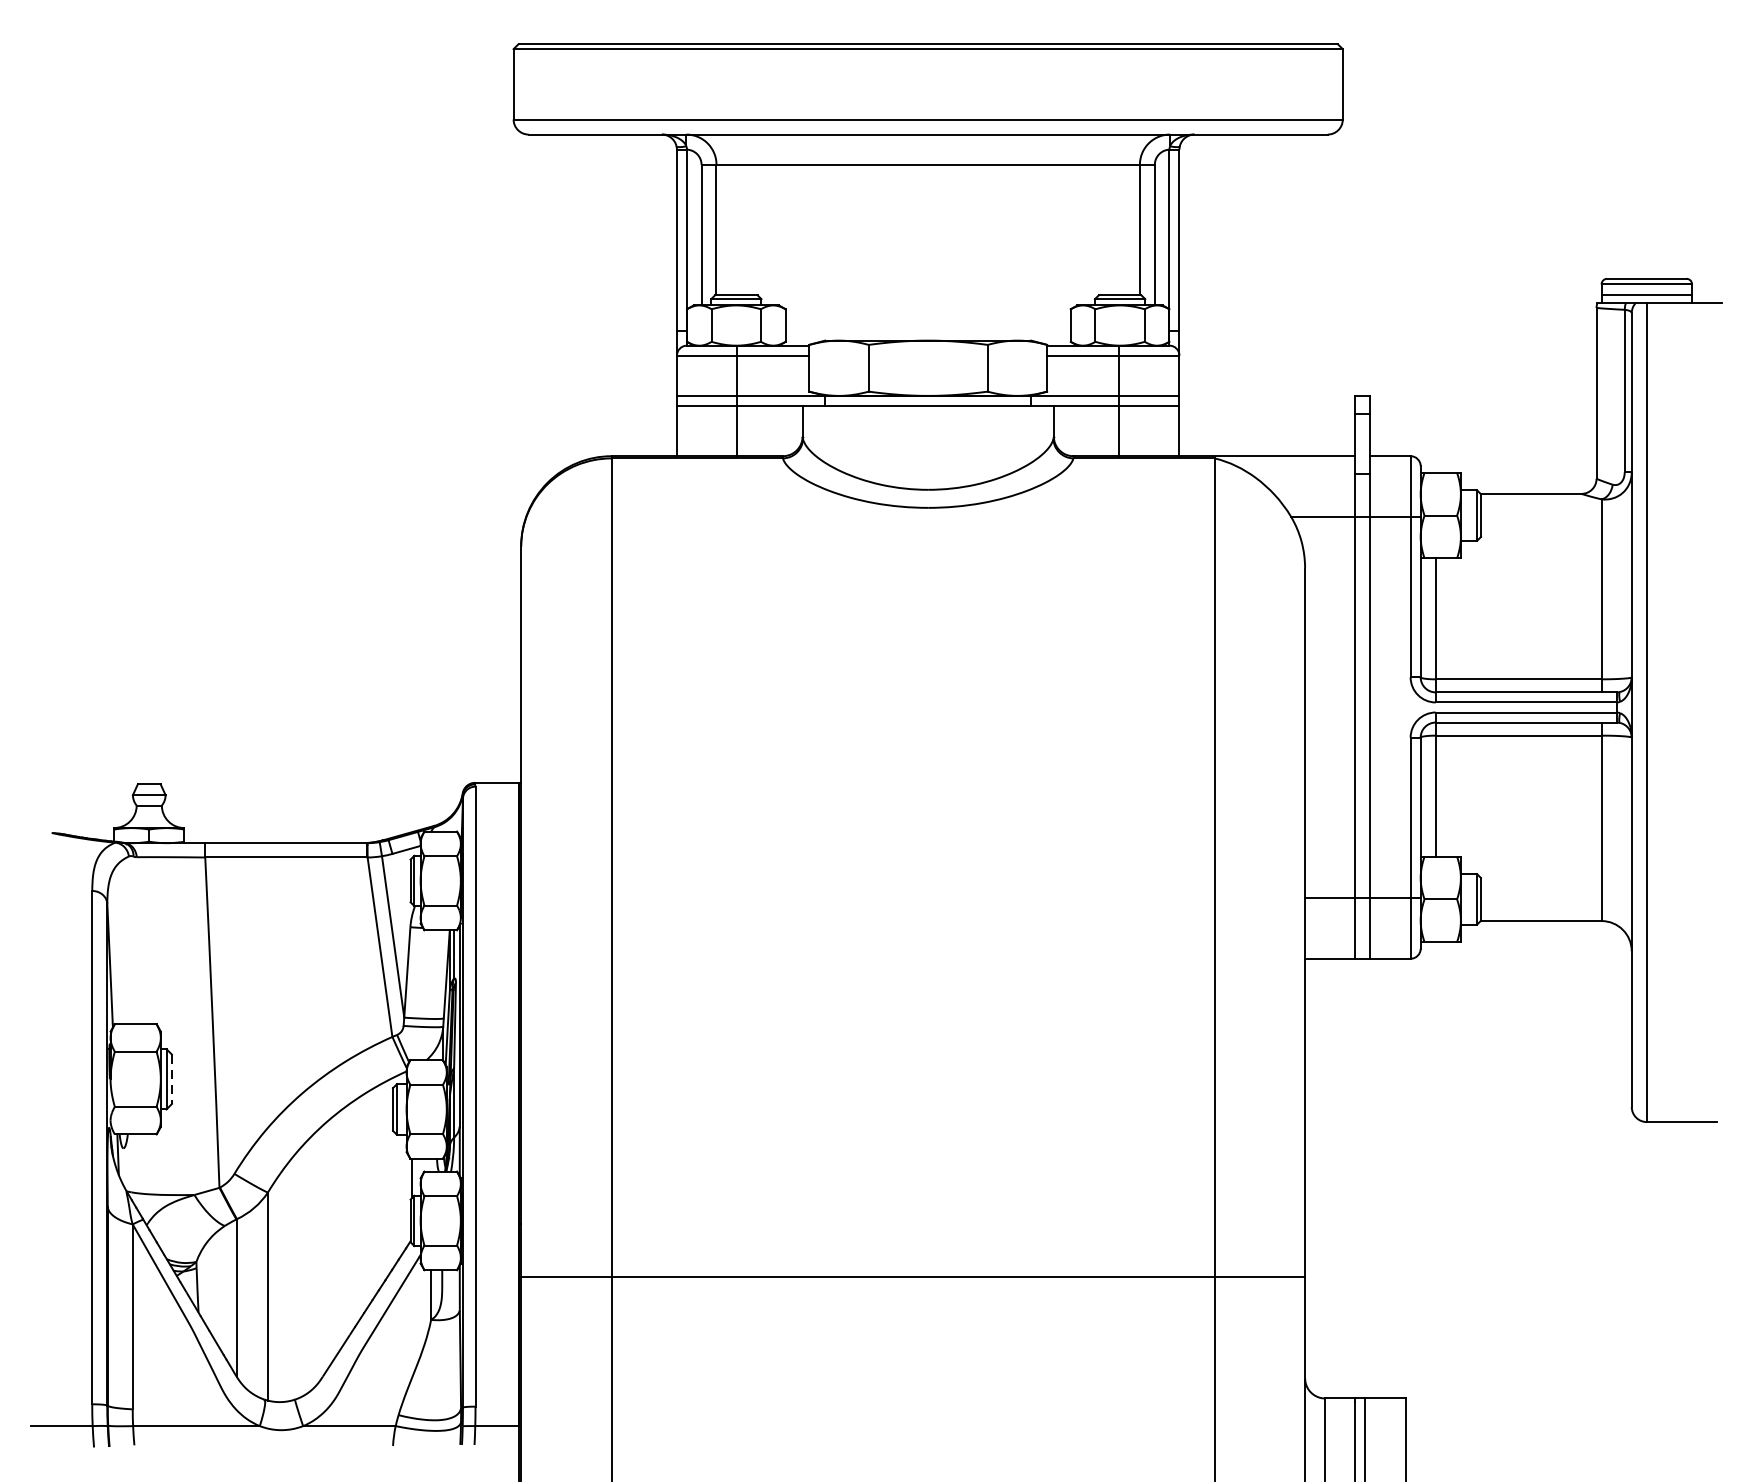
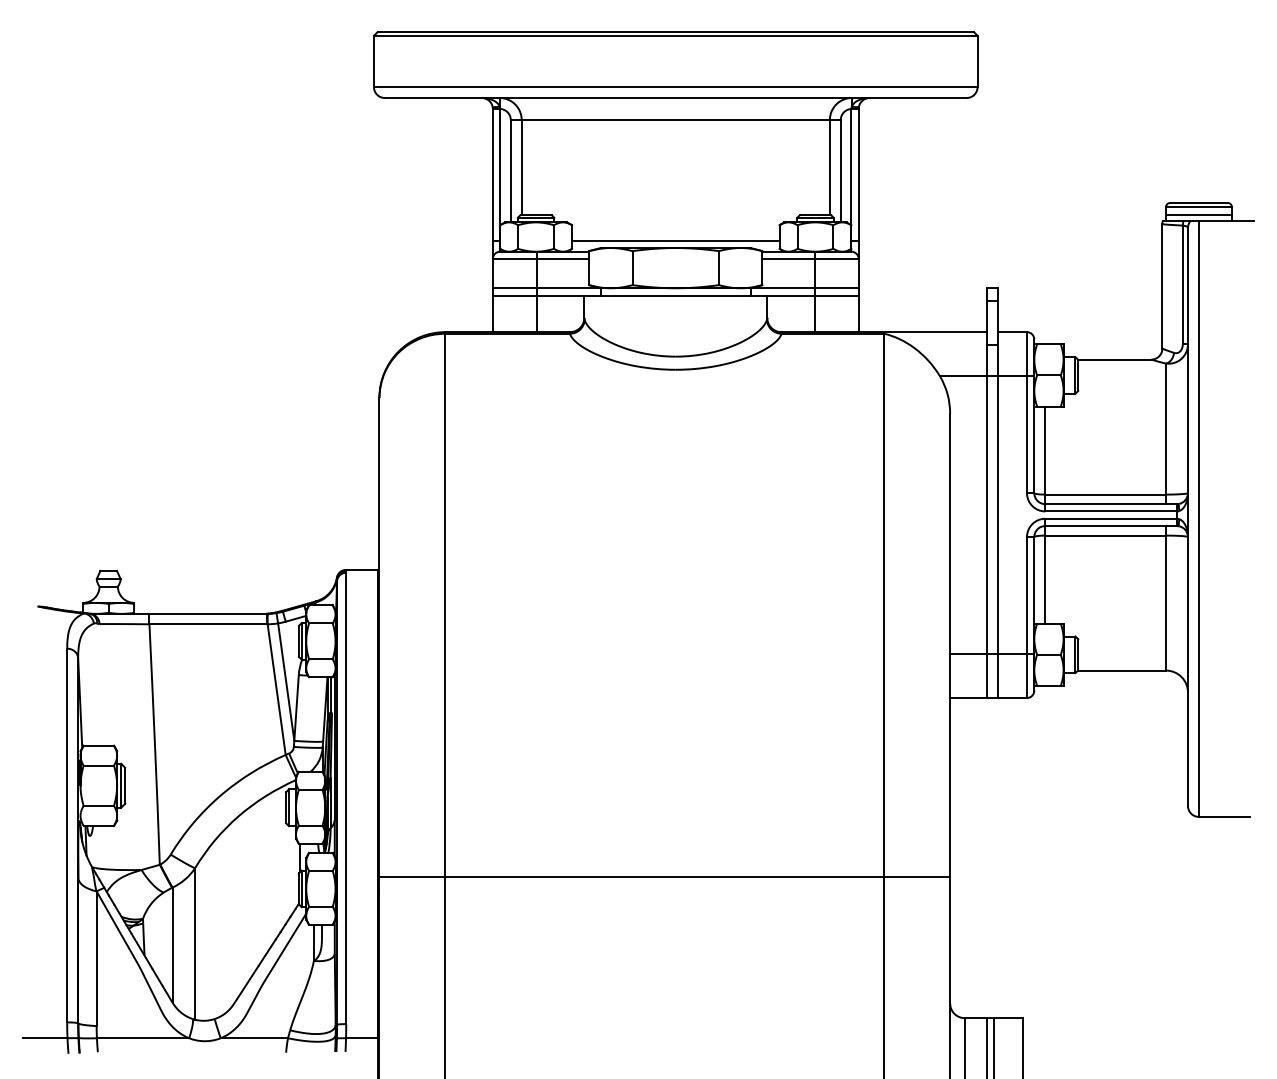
line: (927, 330) -> (675, 240), added
line: (172, 1080) -> (125, 786), dashed -> solid
line: (912, 1276) -> (664, 876), moved

